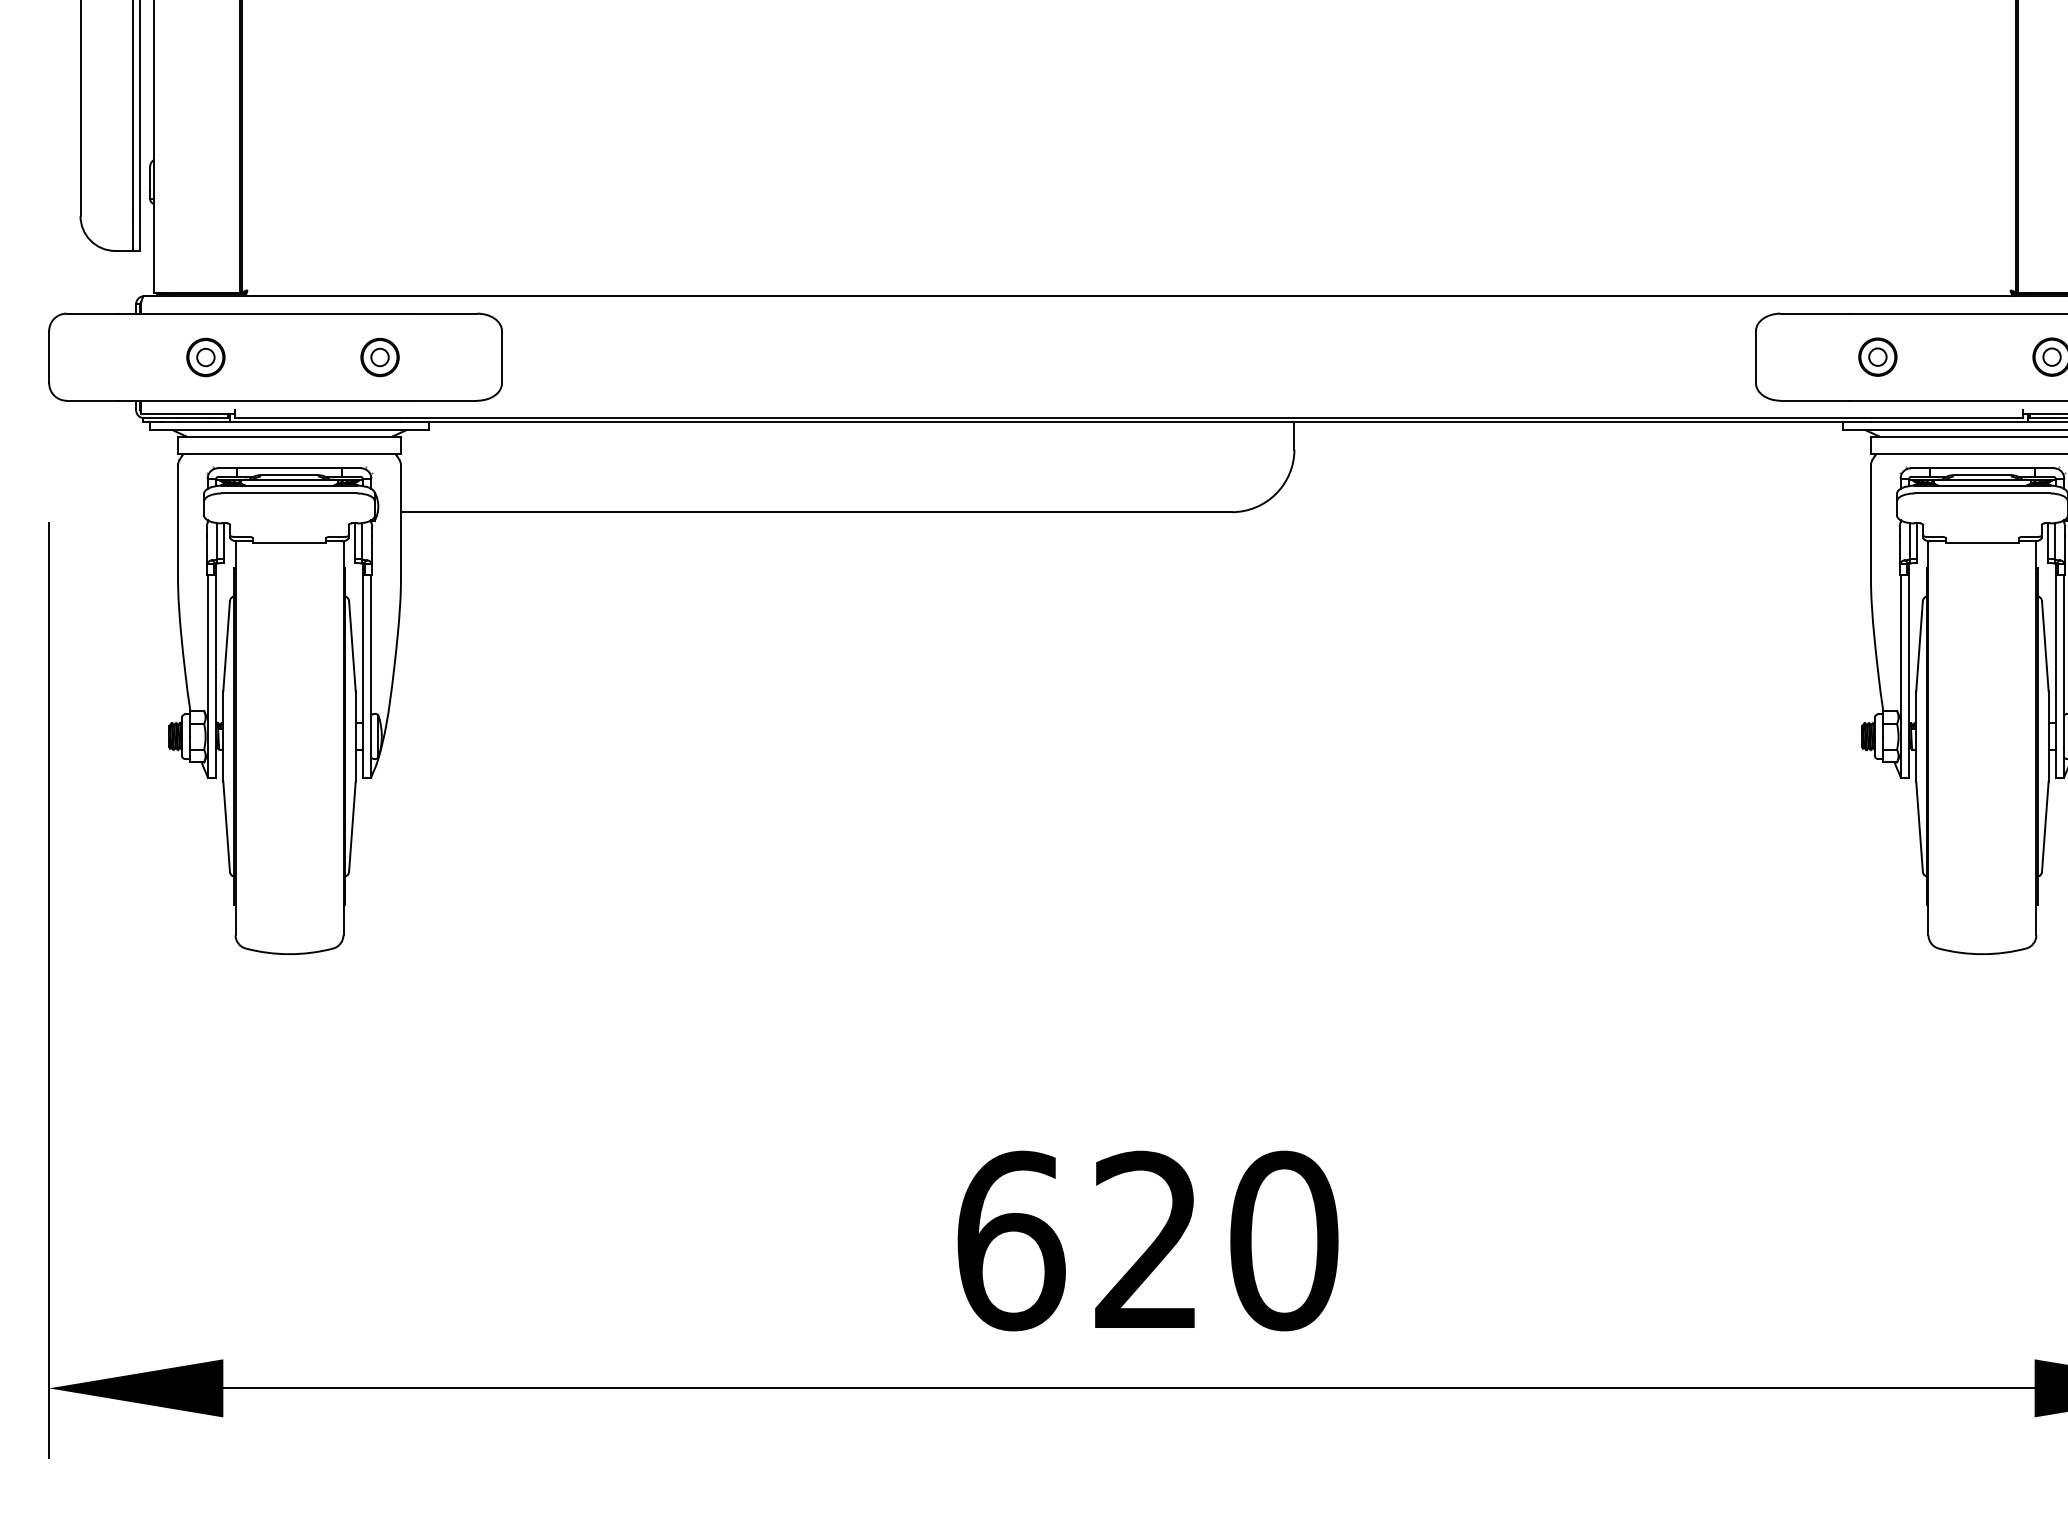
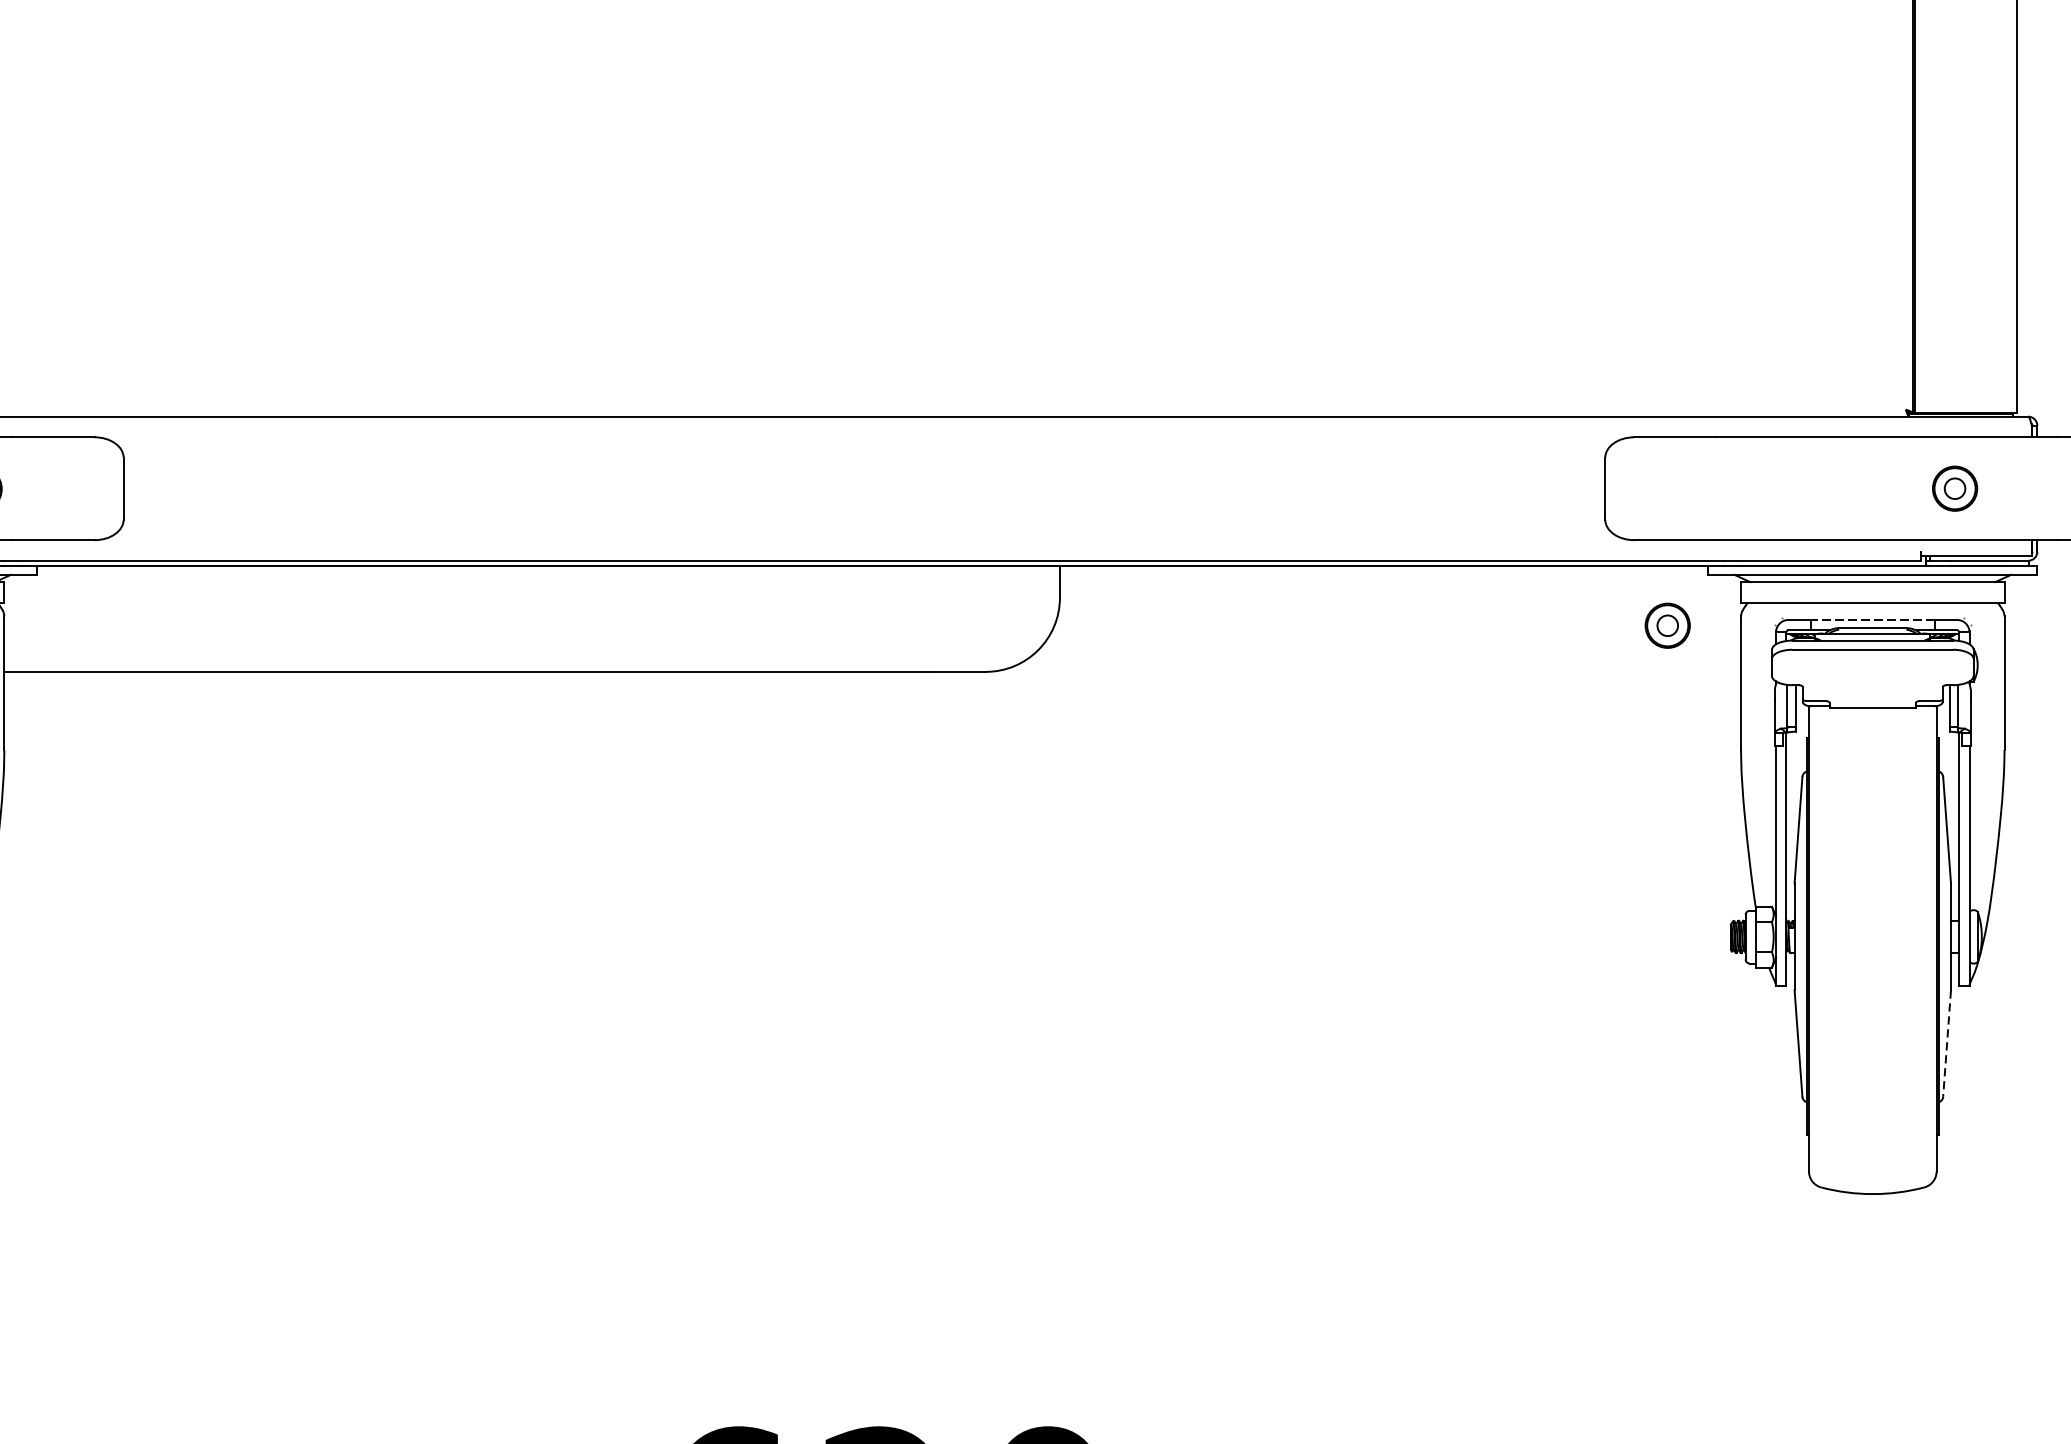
part: (1877, 356) -> (1667, 624), moved
line: (1981, 468) -> (1871, 620), solid -> dashed
line: (2045, 827) -> (1947, 1044), solid -> dashed

